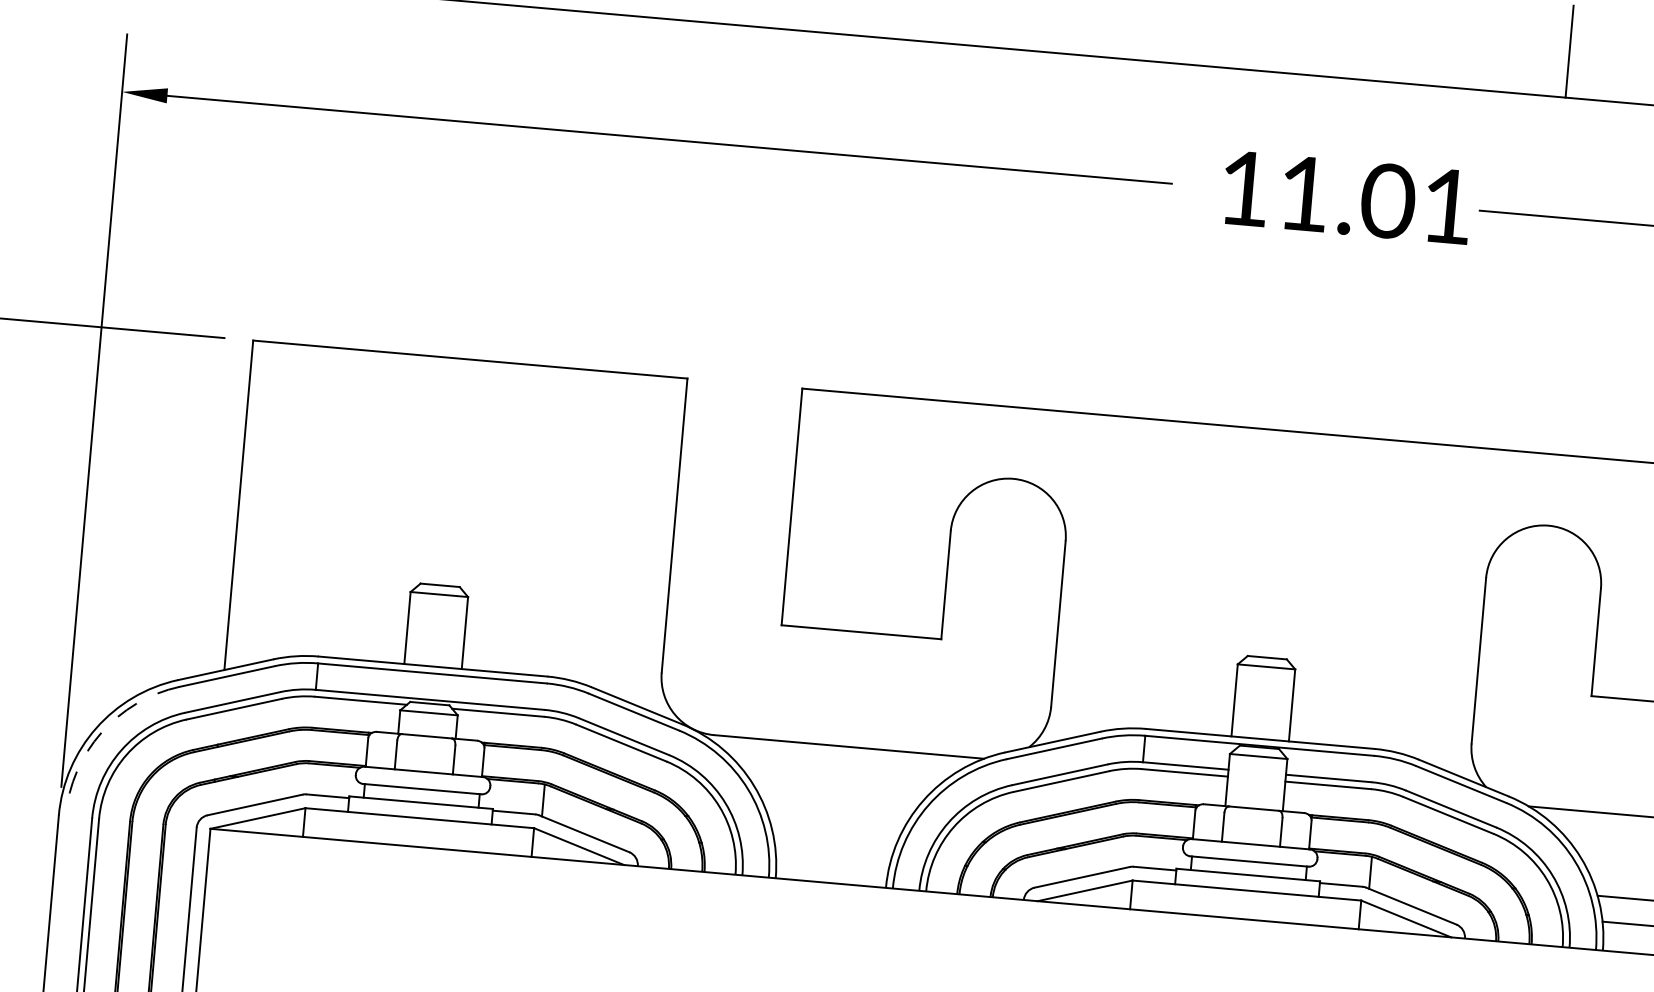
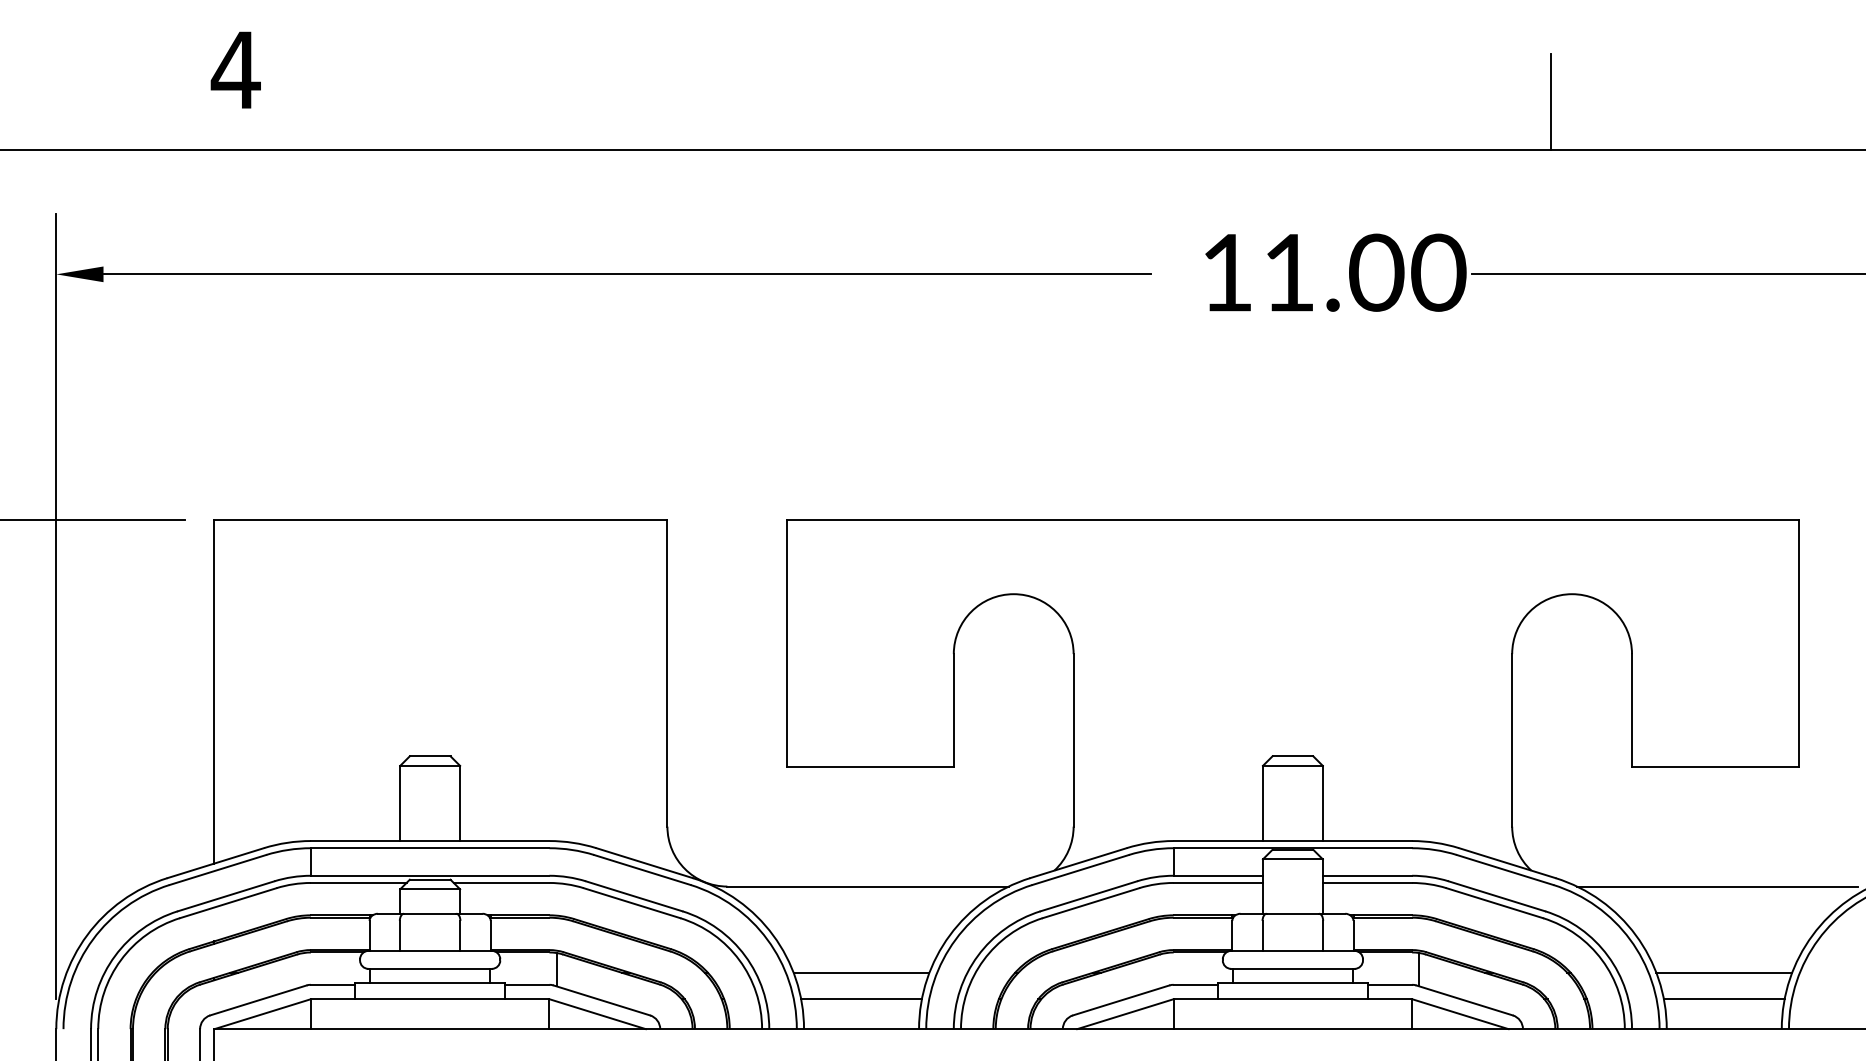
text: (1447, 206) -> (1438, 272), 11.01 -> 11.00
arc: (101, 732) -> (92, 939), dashed -> solid
line: (835, 828) -> (861, 972), added
line: (833, 854) -> (861, 999), added

